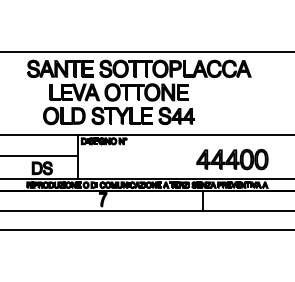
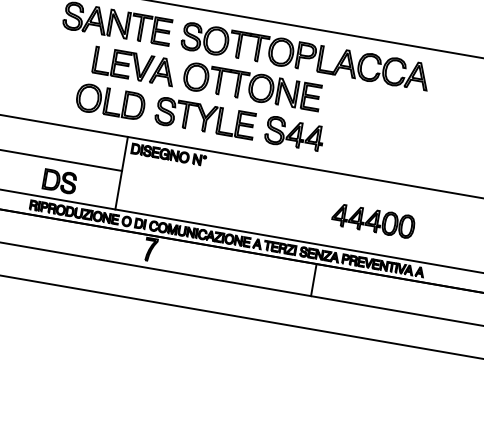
part: (232, 159) -> (373, 220), size x0.7

